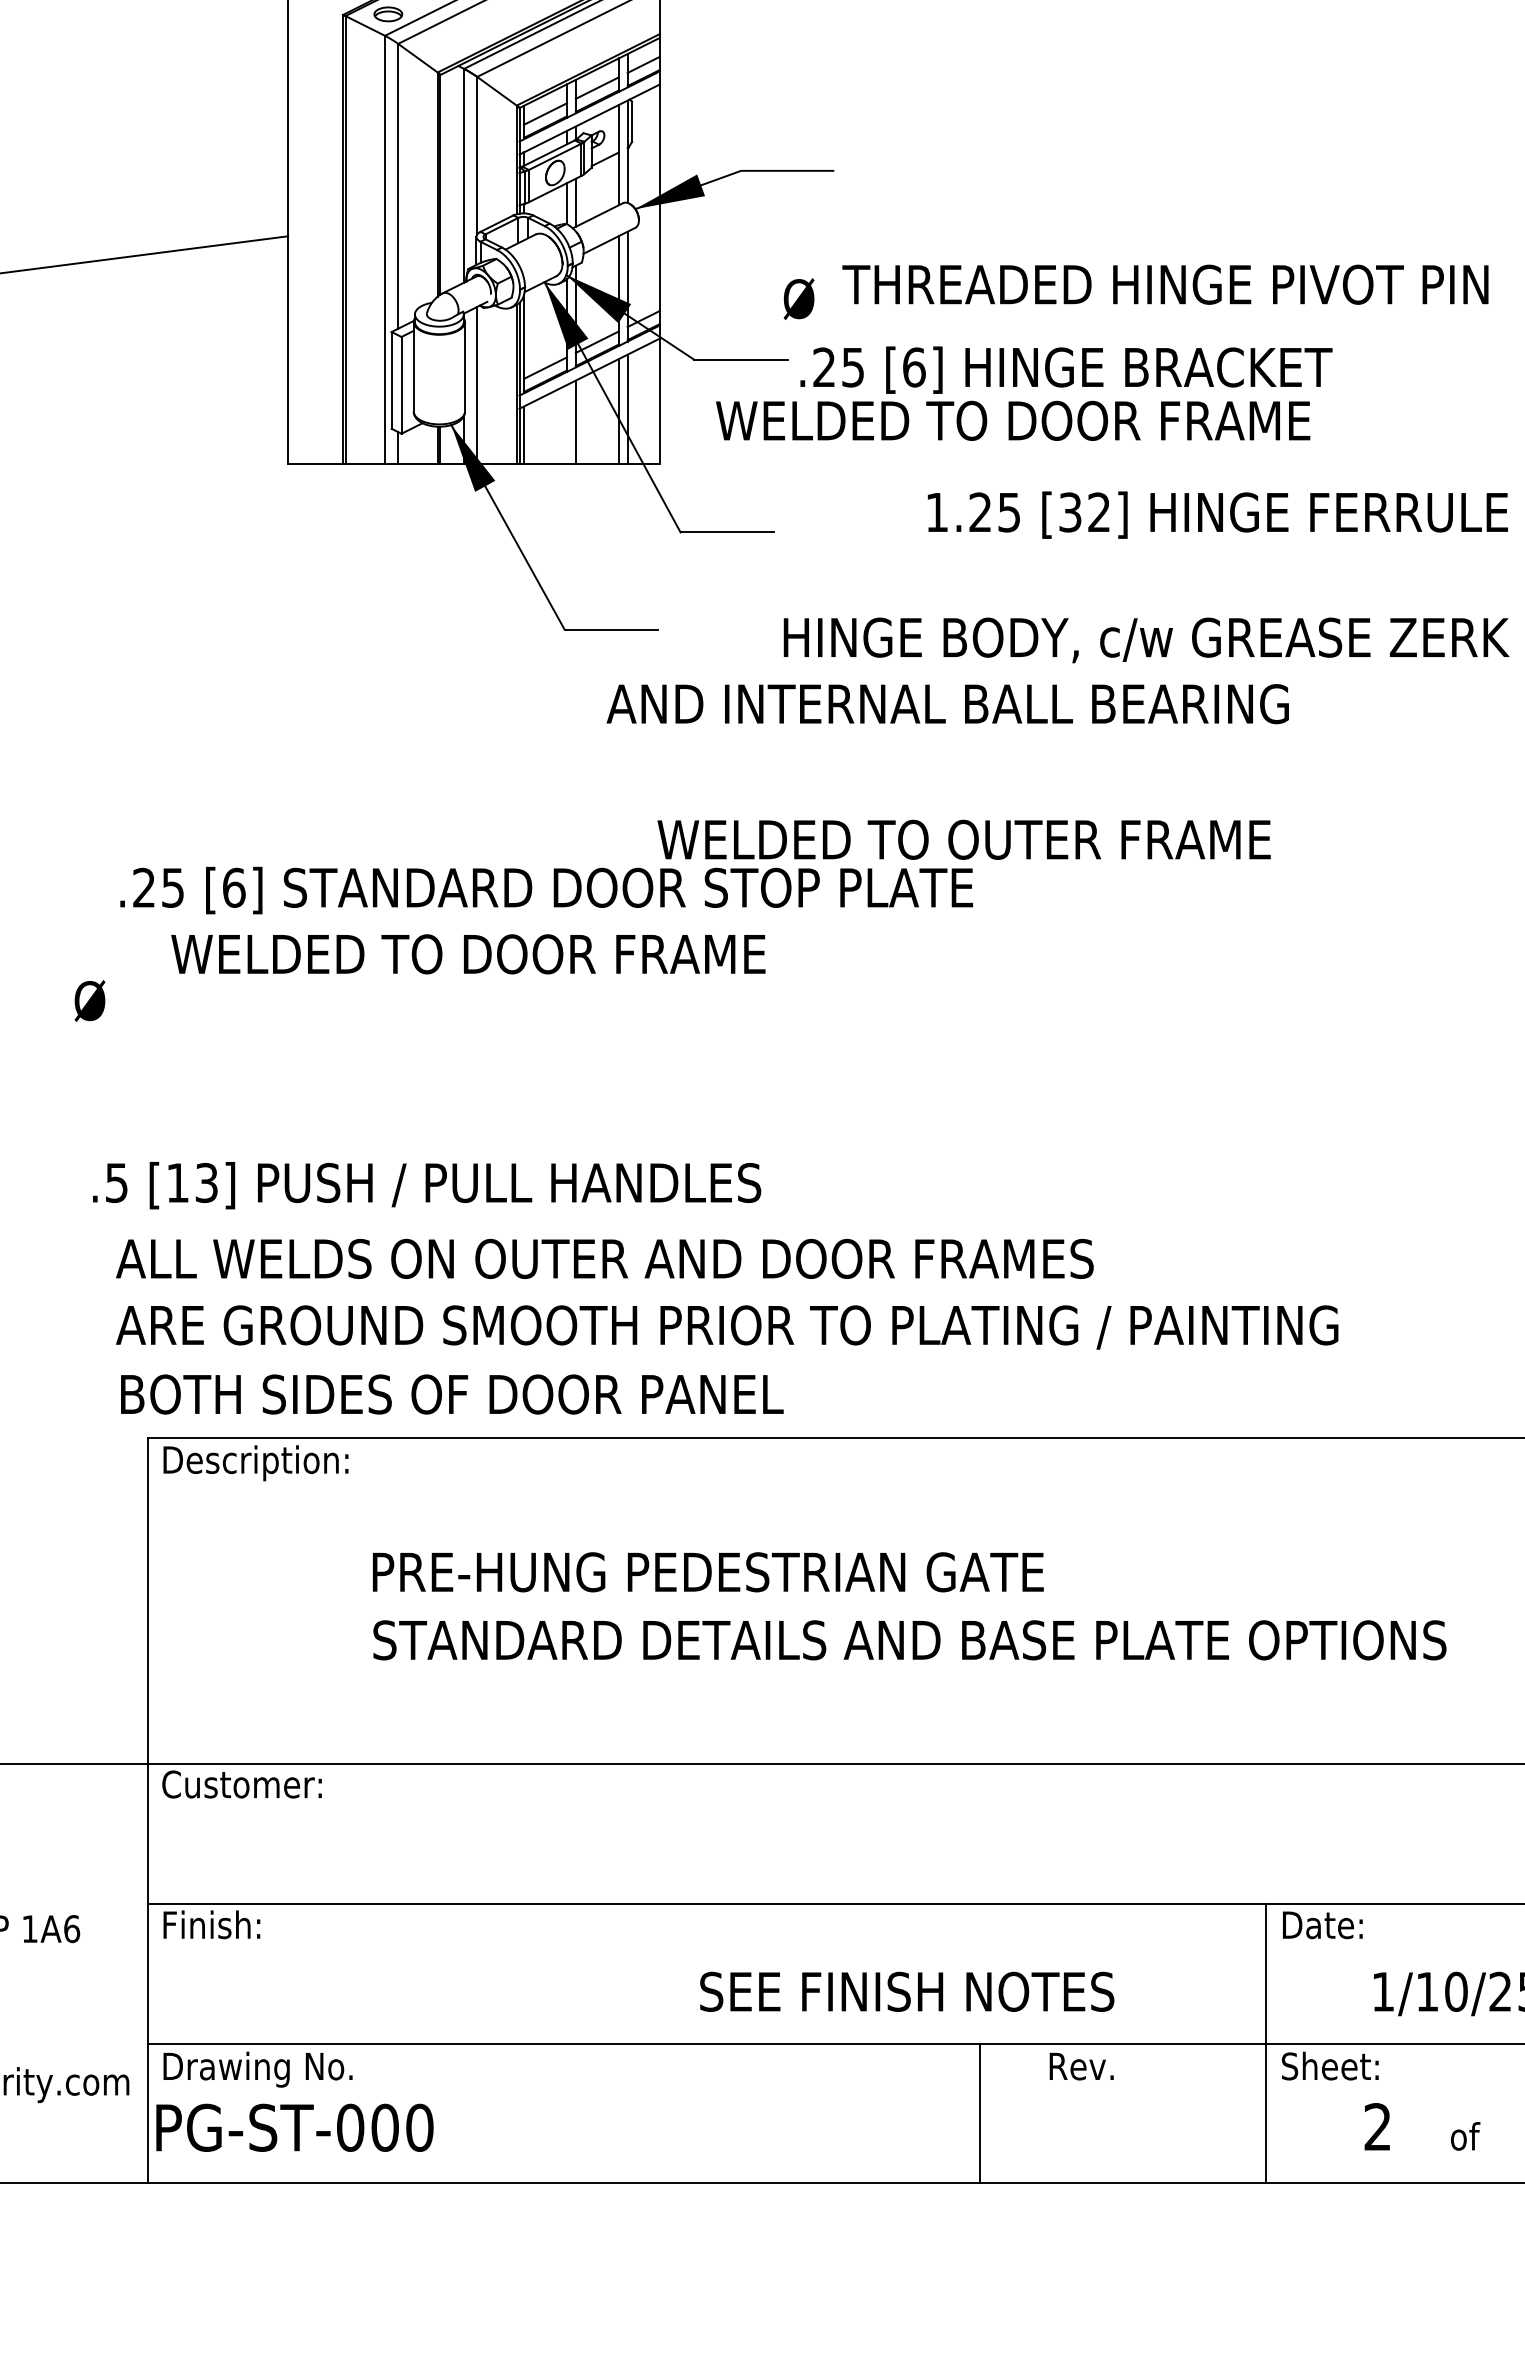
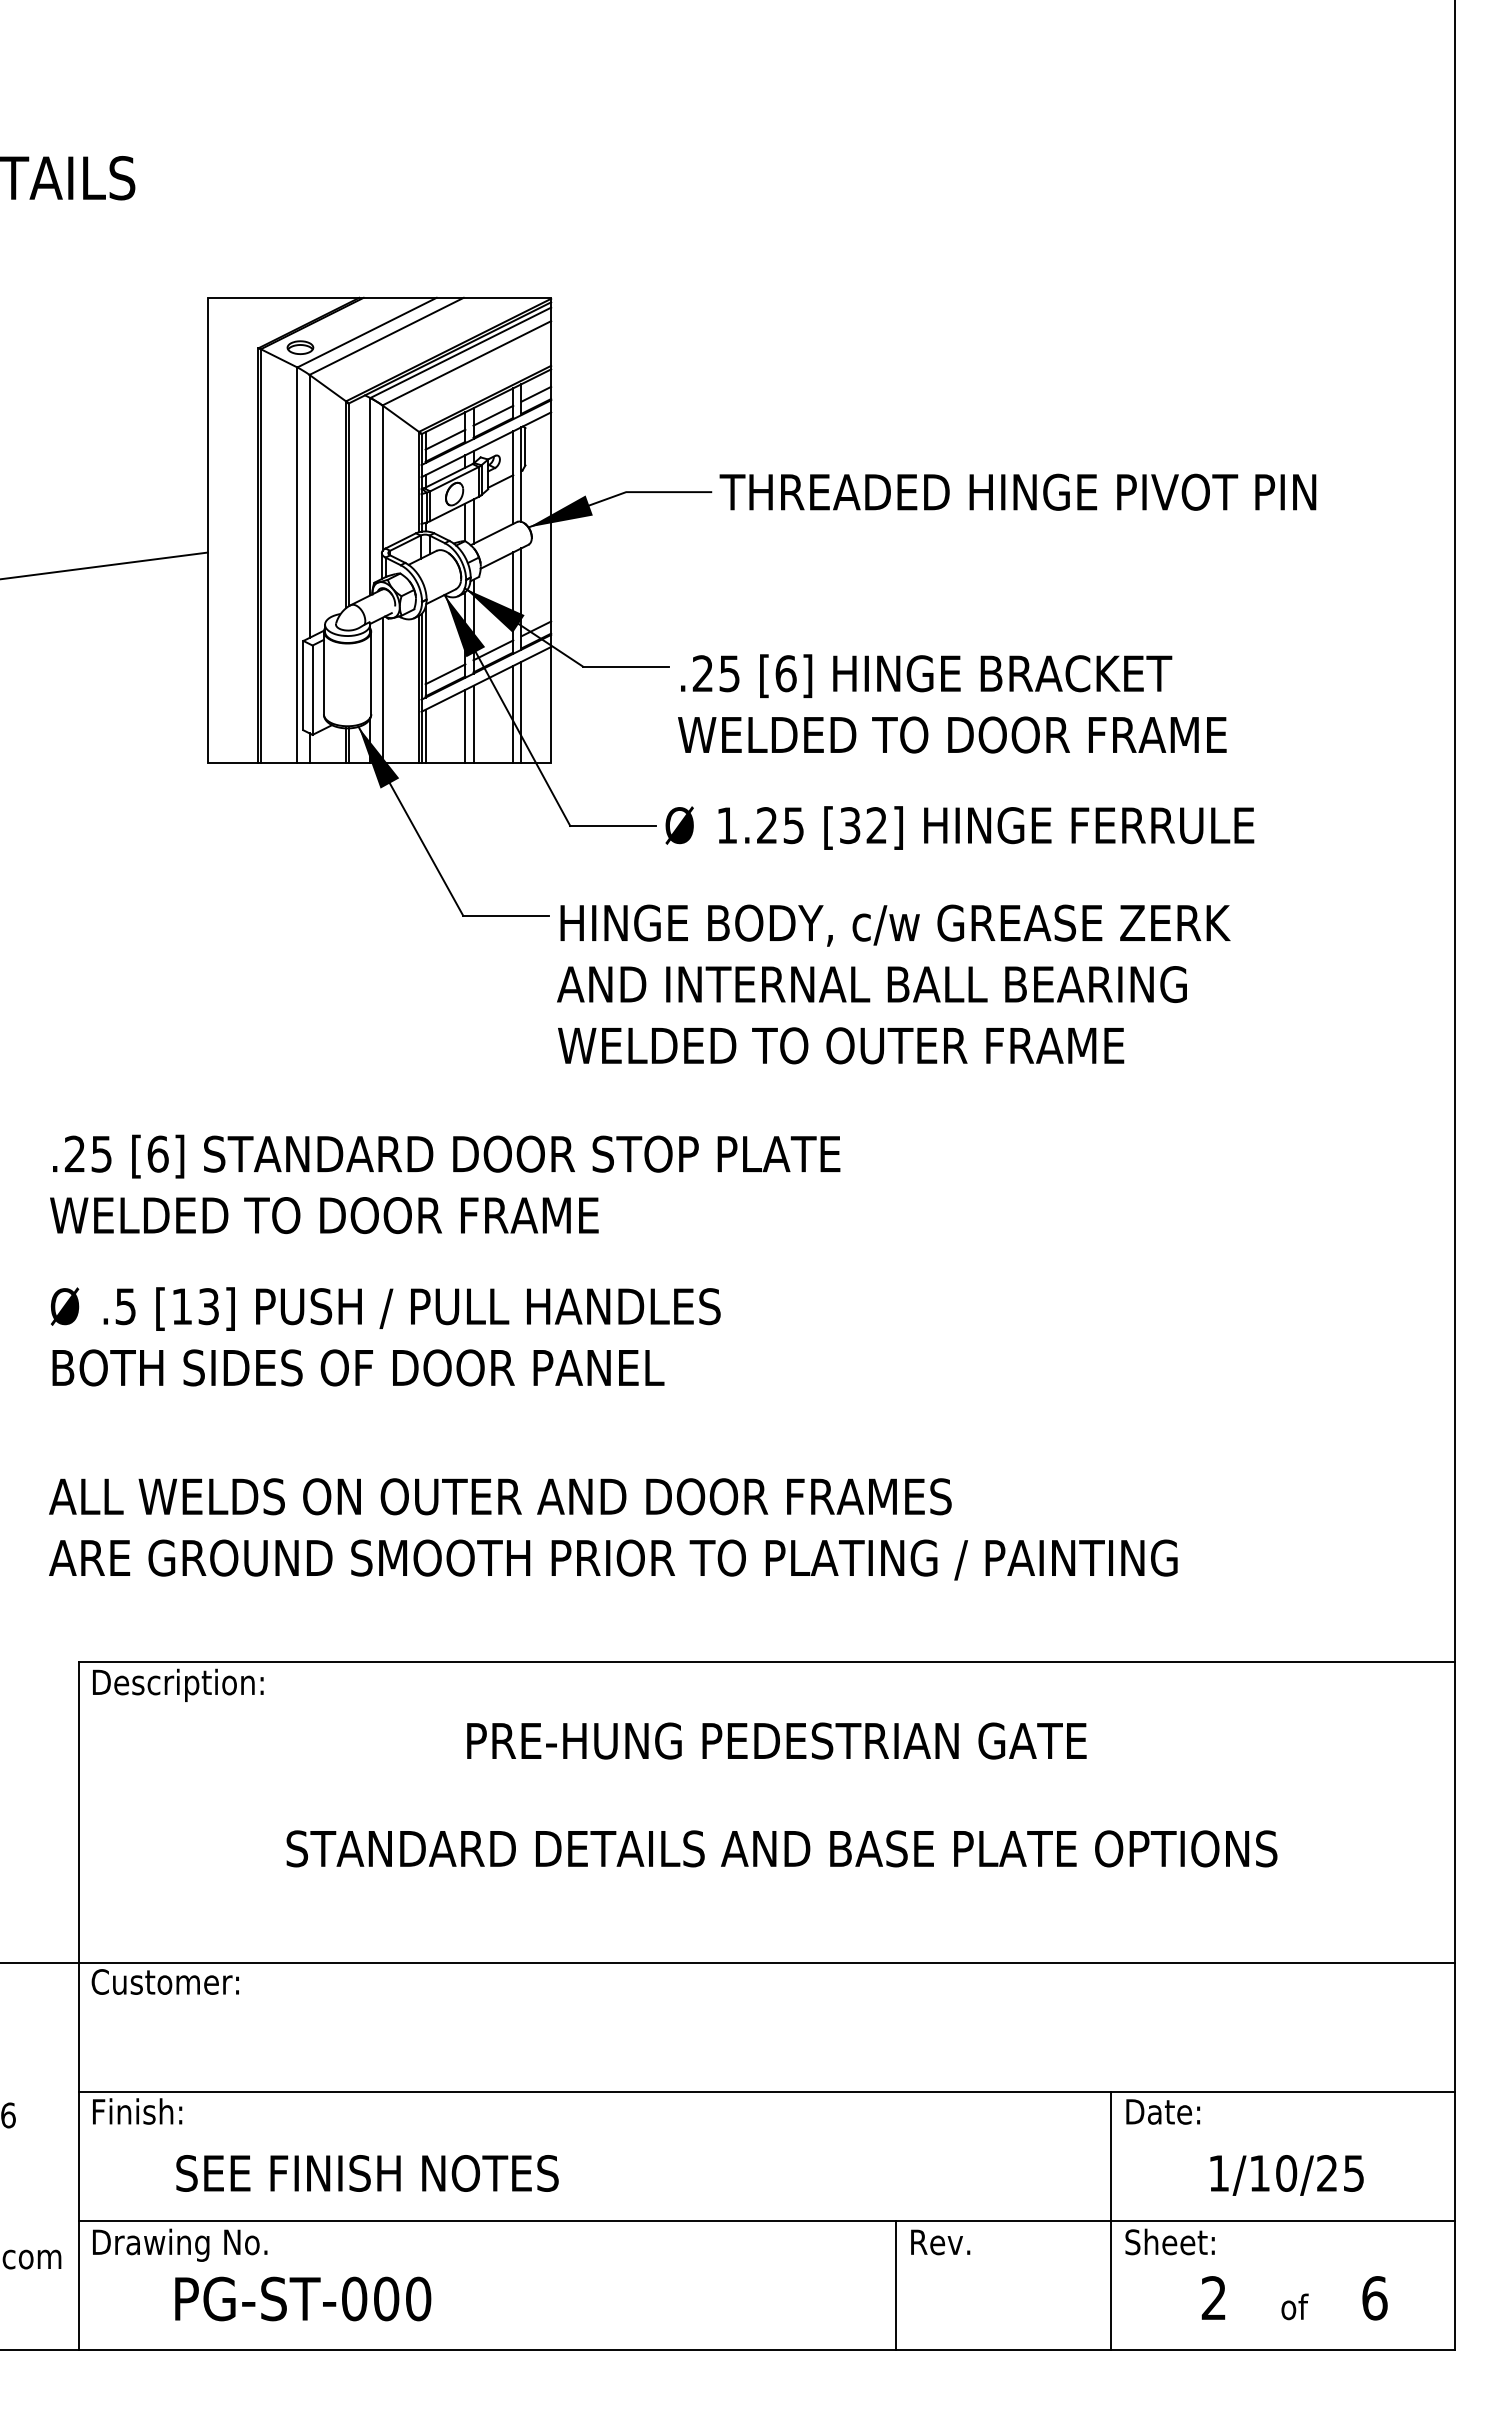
text: (1164, 283) -> (1017, 491), moved
text: (798, 299) -> (679, 825), moved
text: (1013, 420) -> (952, 734), moved
line: (567, 424) -> (465, 726), added
text: (1218, 514) -> (986, 827), moved
text: (1146, 640) -> (895, 925), moved
text: (947, 704) -> (871, 984), moved
text: (964, 839) -> (841, 1045), moved
text: (468, 954) -> (324, 1215), moved
text: (90, 1000) -> (65, 1306), moved
text: (426, 1185) -> (411, 1308), moved
text: (452, 1394) -> (358, 1367), moved
text: (707, 1571) -> (776, 1740), moved
text: (907, 1991) -> (367, 2173), moved
line: (979, 2113) -> (895, 2285), moved
text: (295, 2127) -> (303, 2298), moved

